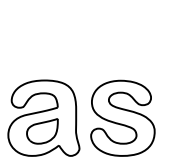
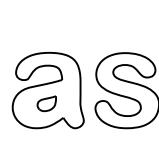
part: (42, 131) -> (46, 103), size x0.6

